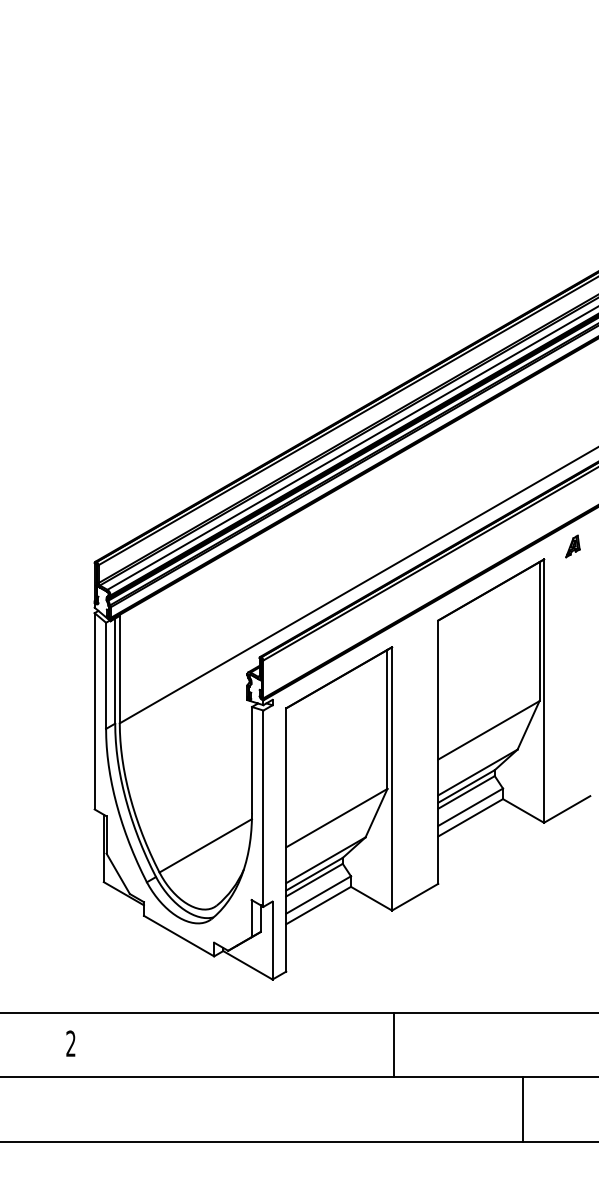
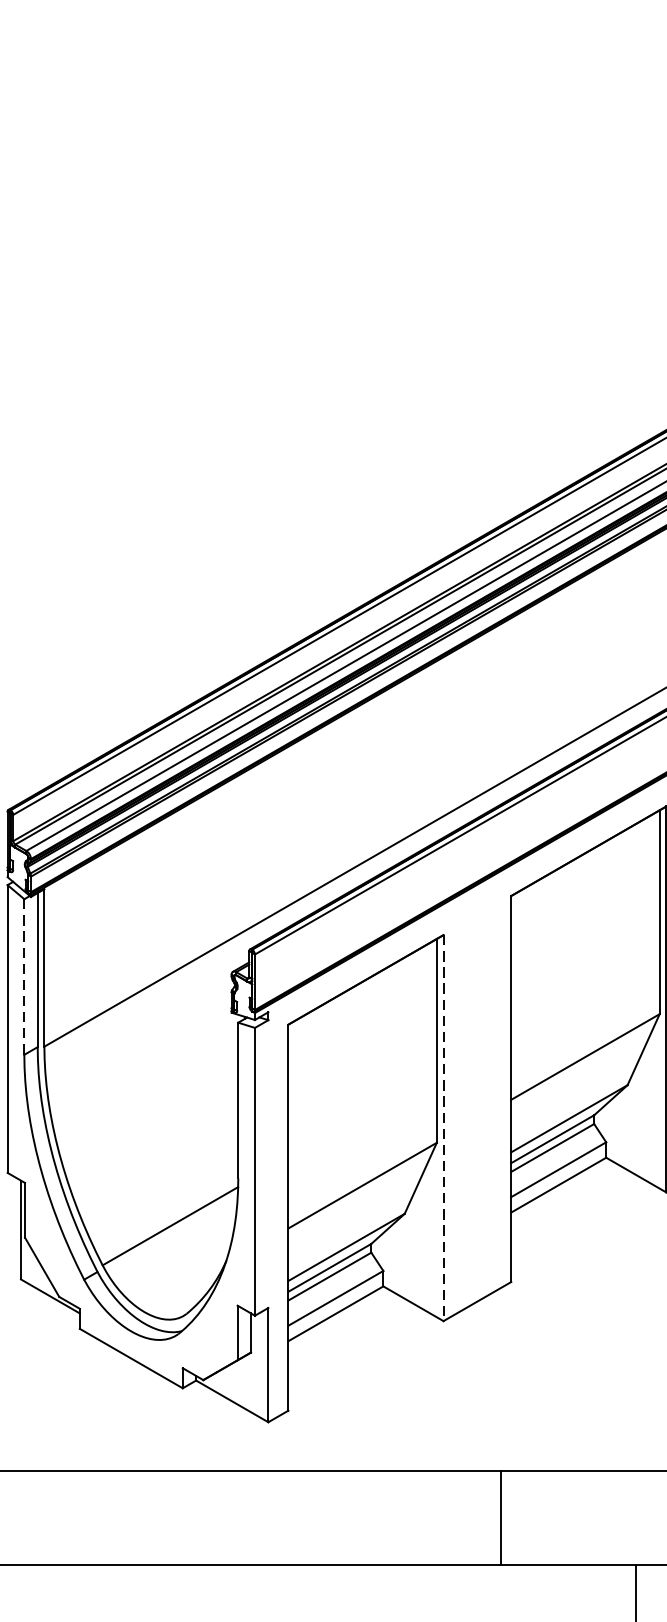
line: (106, 676) -> (24, 977), solid -> dashed
line: (392, 778) -> (444, 1127), solid -> dashed
line: (394, 1044) -> (501, 1517), moved

